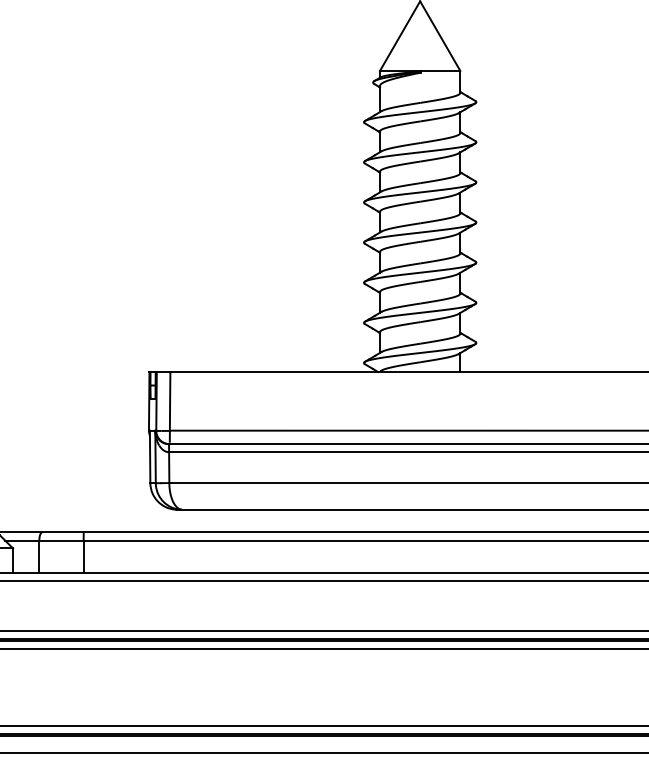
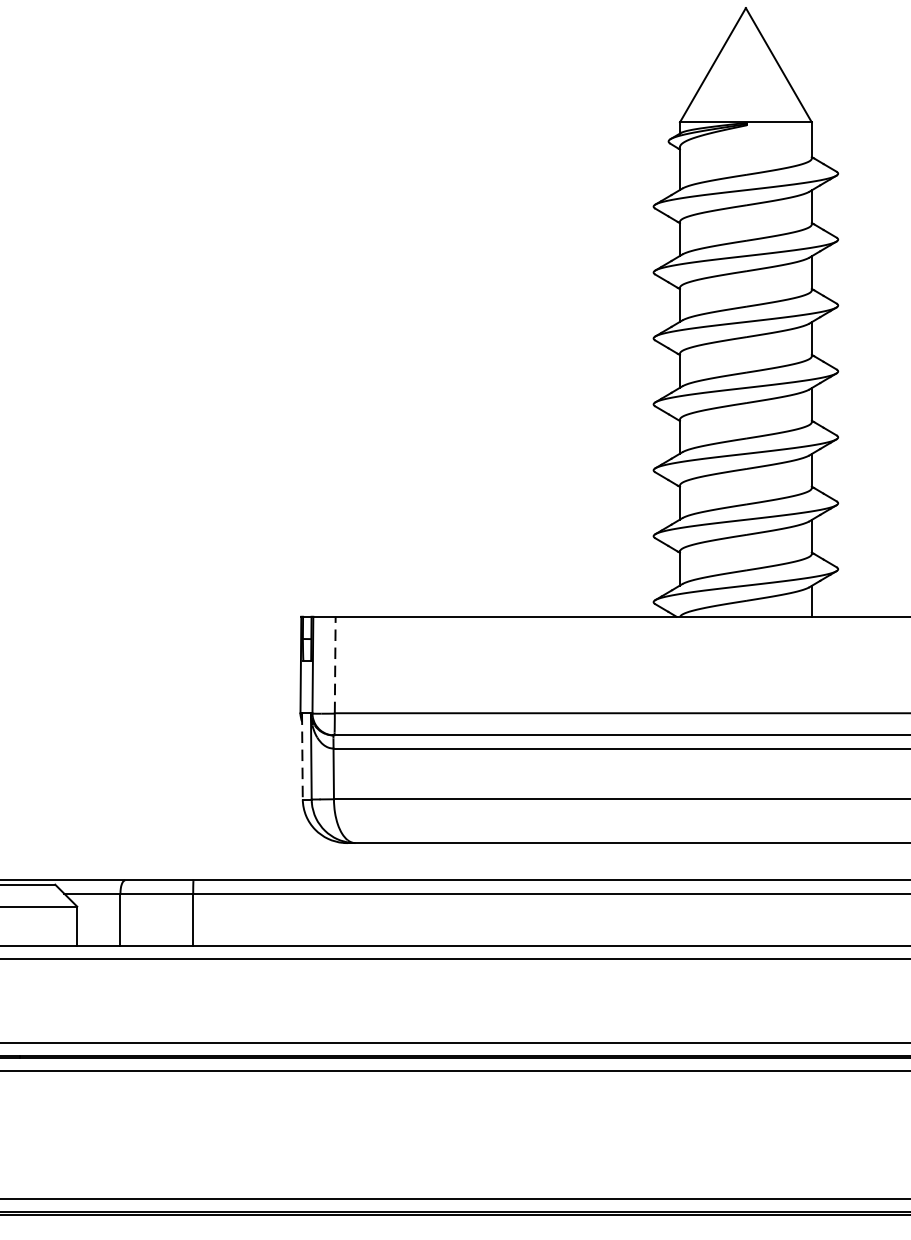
line: (170, 400) -> (335, 663), solid -> dashed
line: (150, 457) -> (302, 757), solid -> dashed

